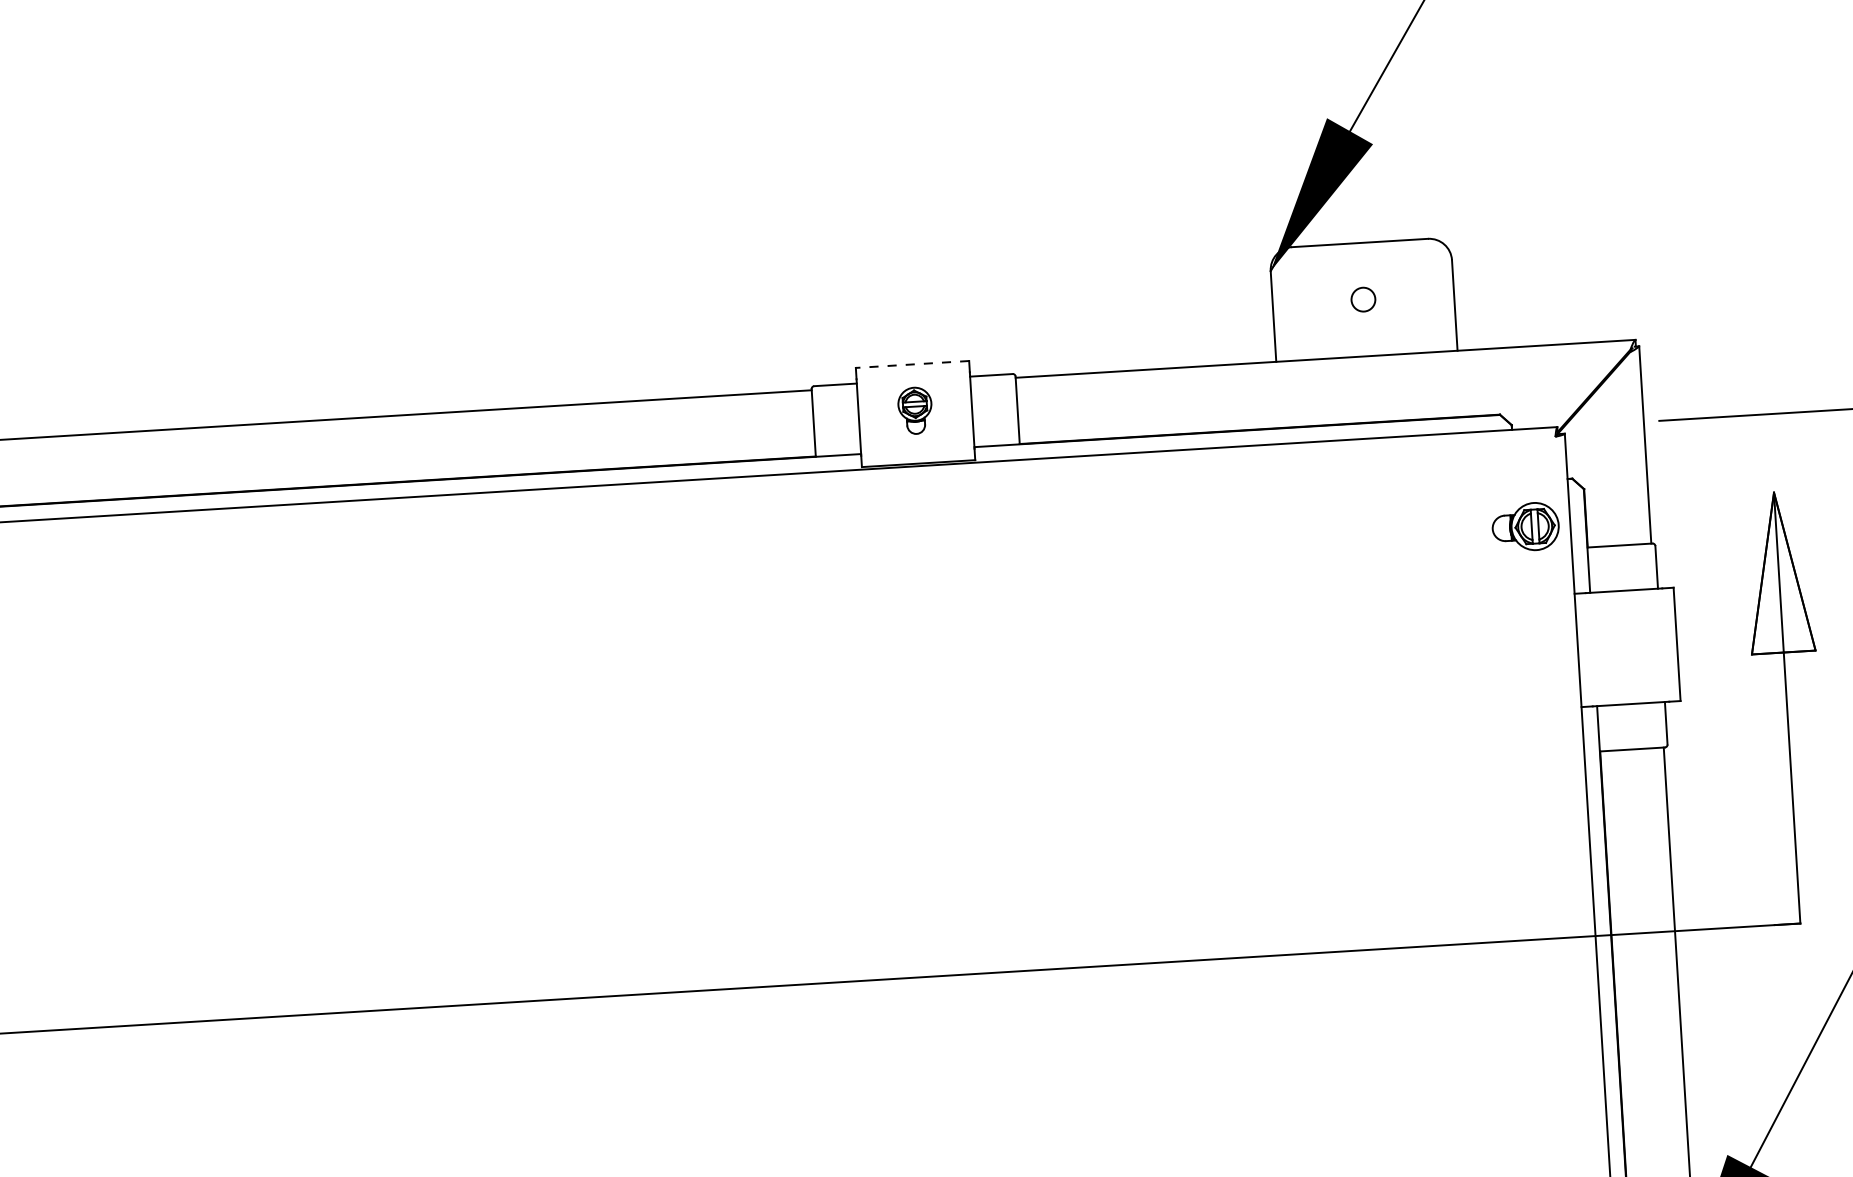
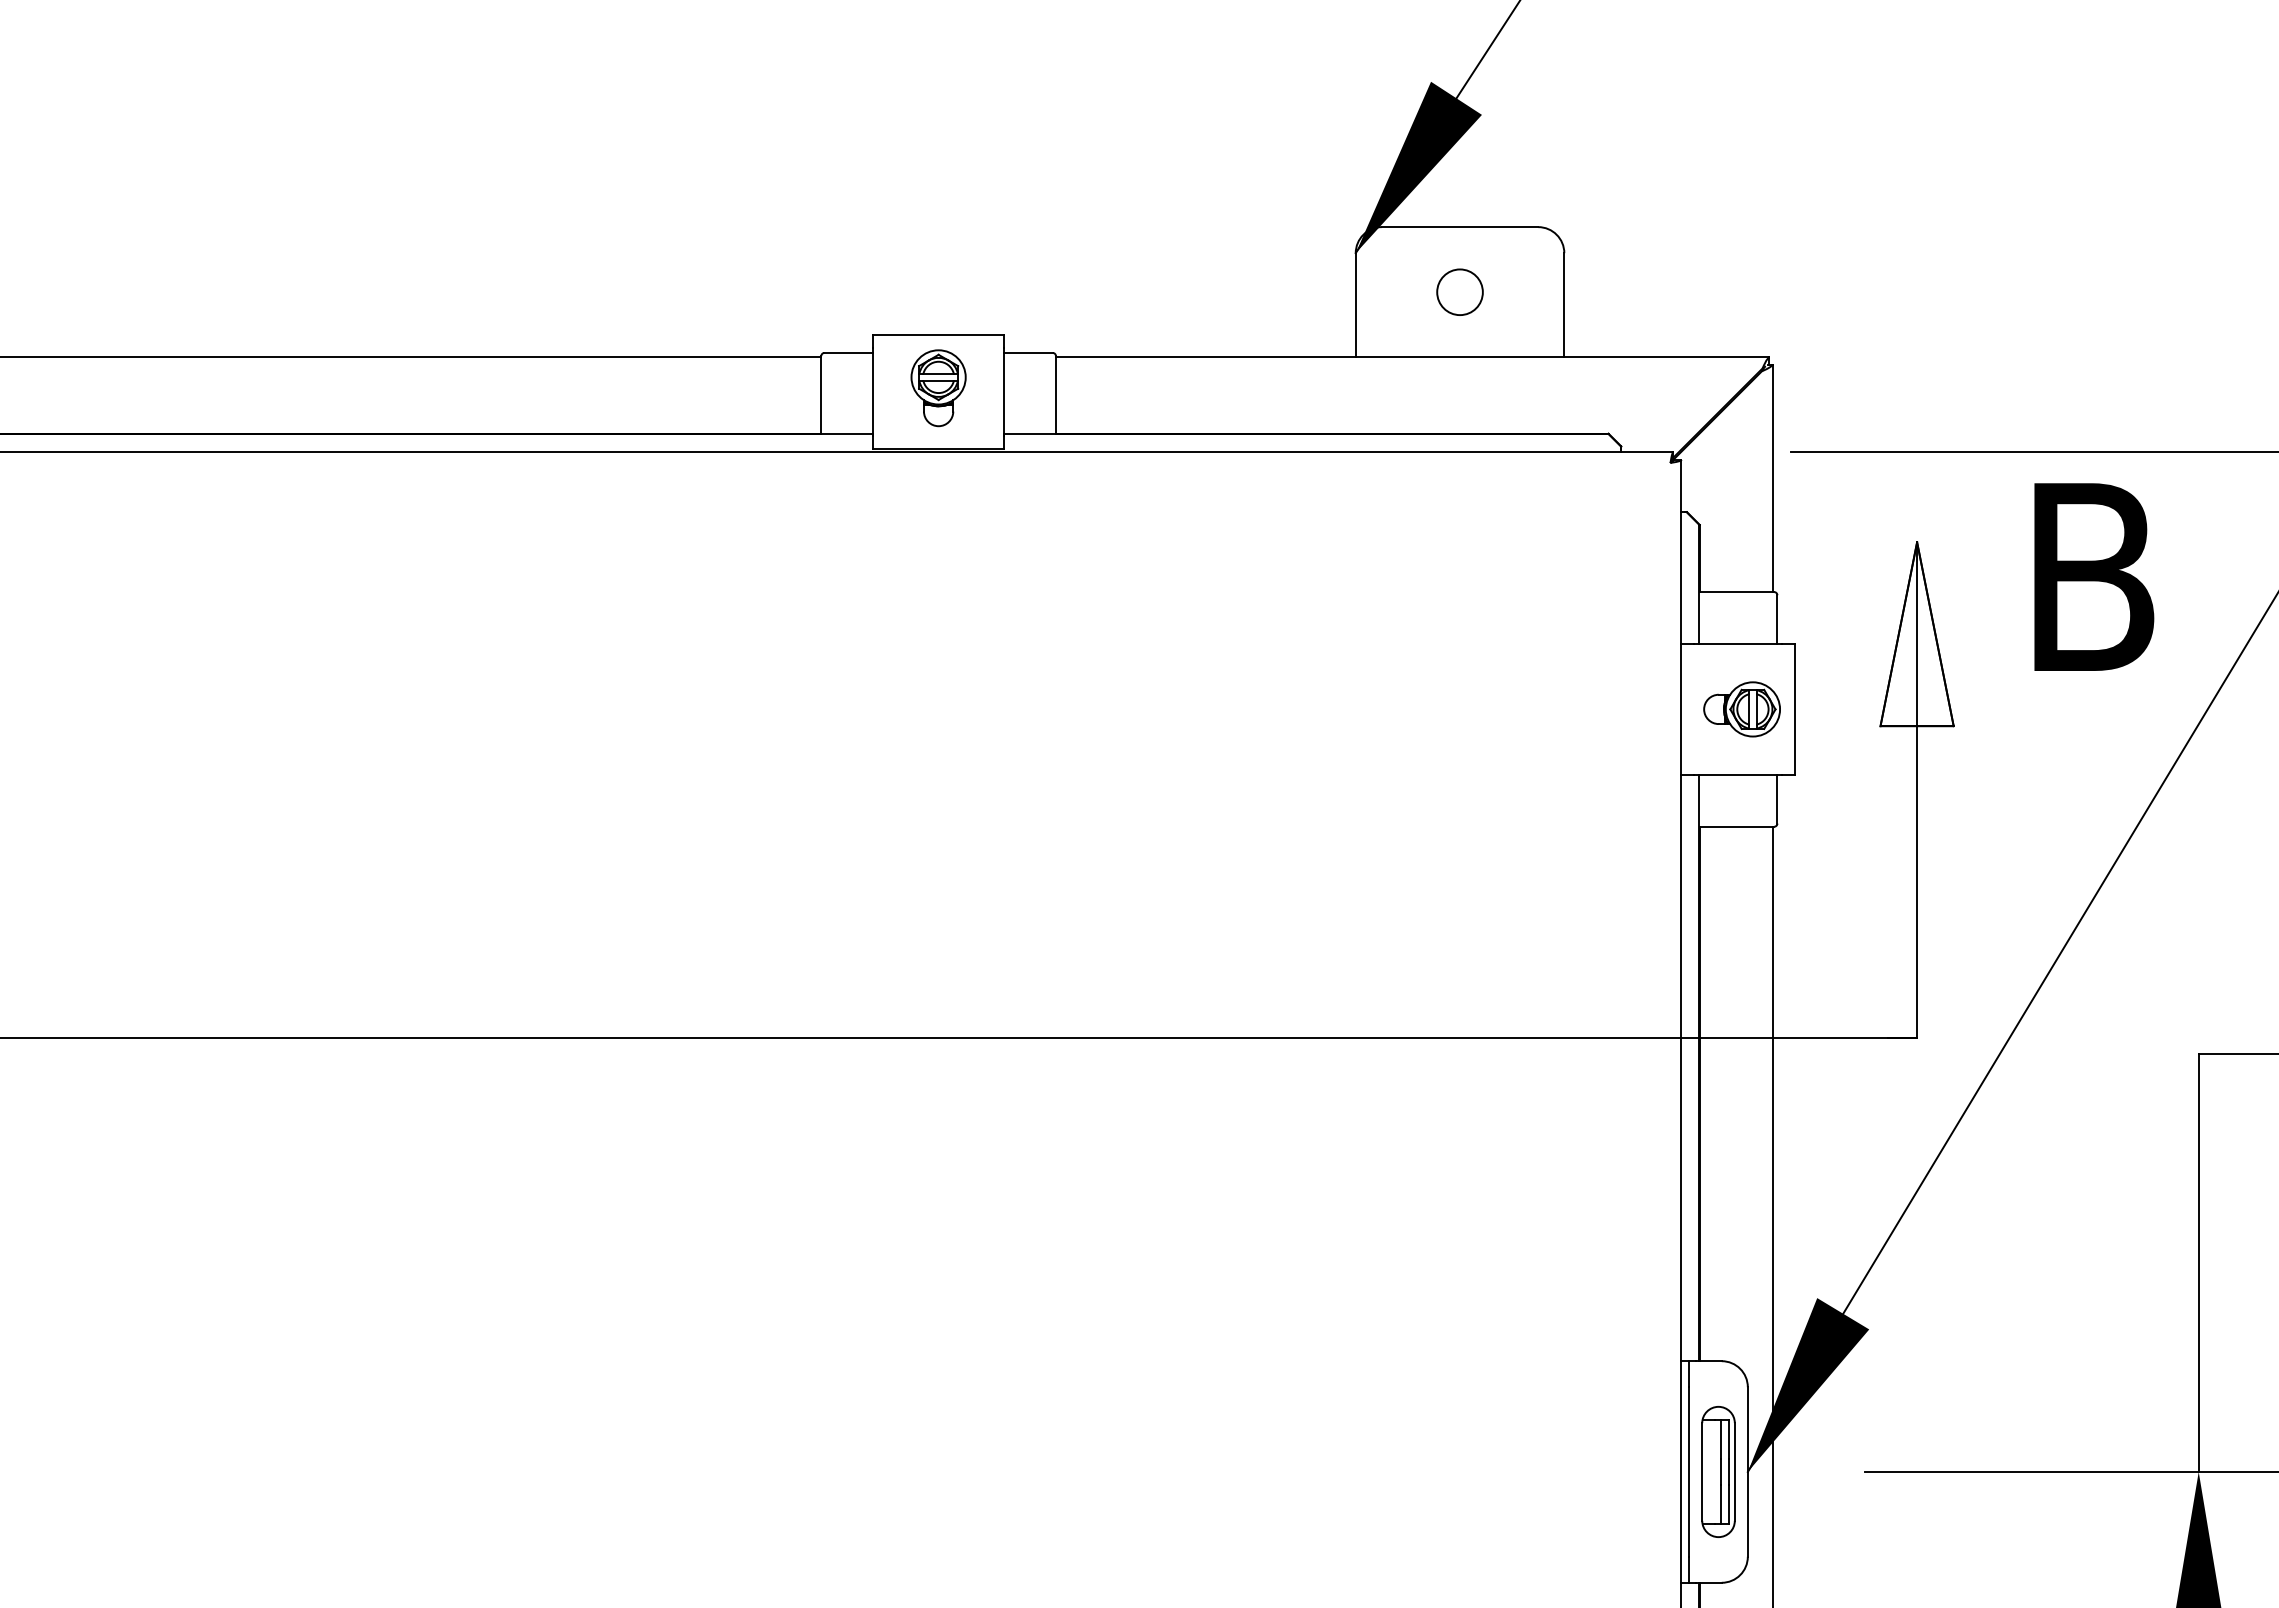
circle: (1362, 299) -> (1459, 292), size x1.67
line: (912, 364) -> (938, 334), dashed -> solid
part: (915, 411) -> (938, 388), size x1.43
part: (1525, 527) -> (1741, 709), moved

